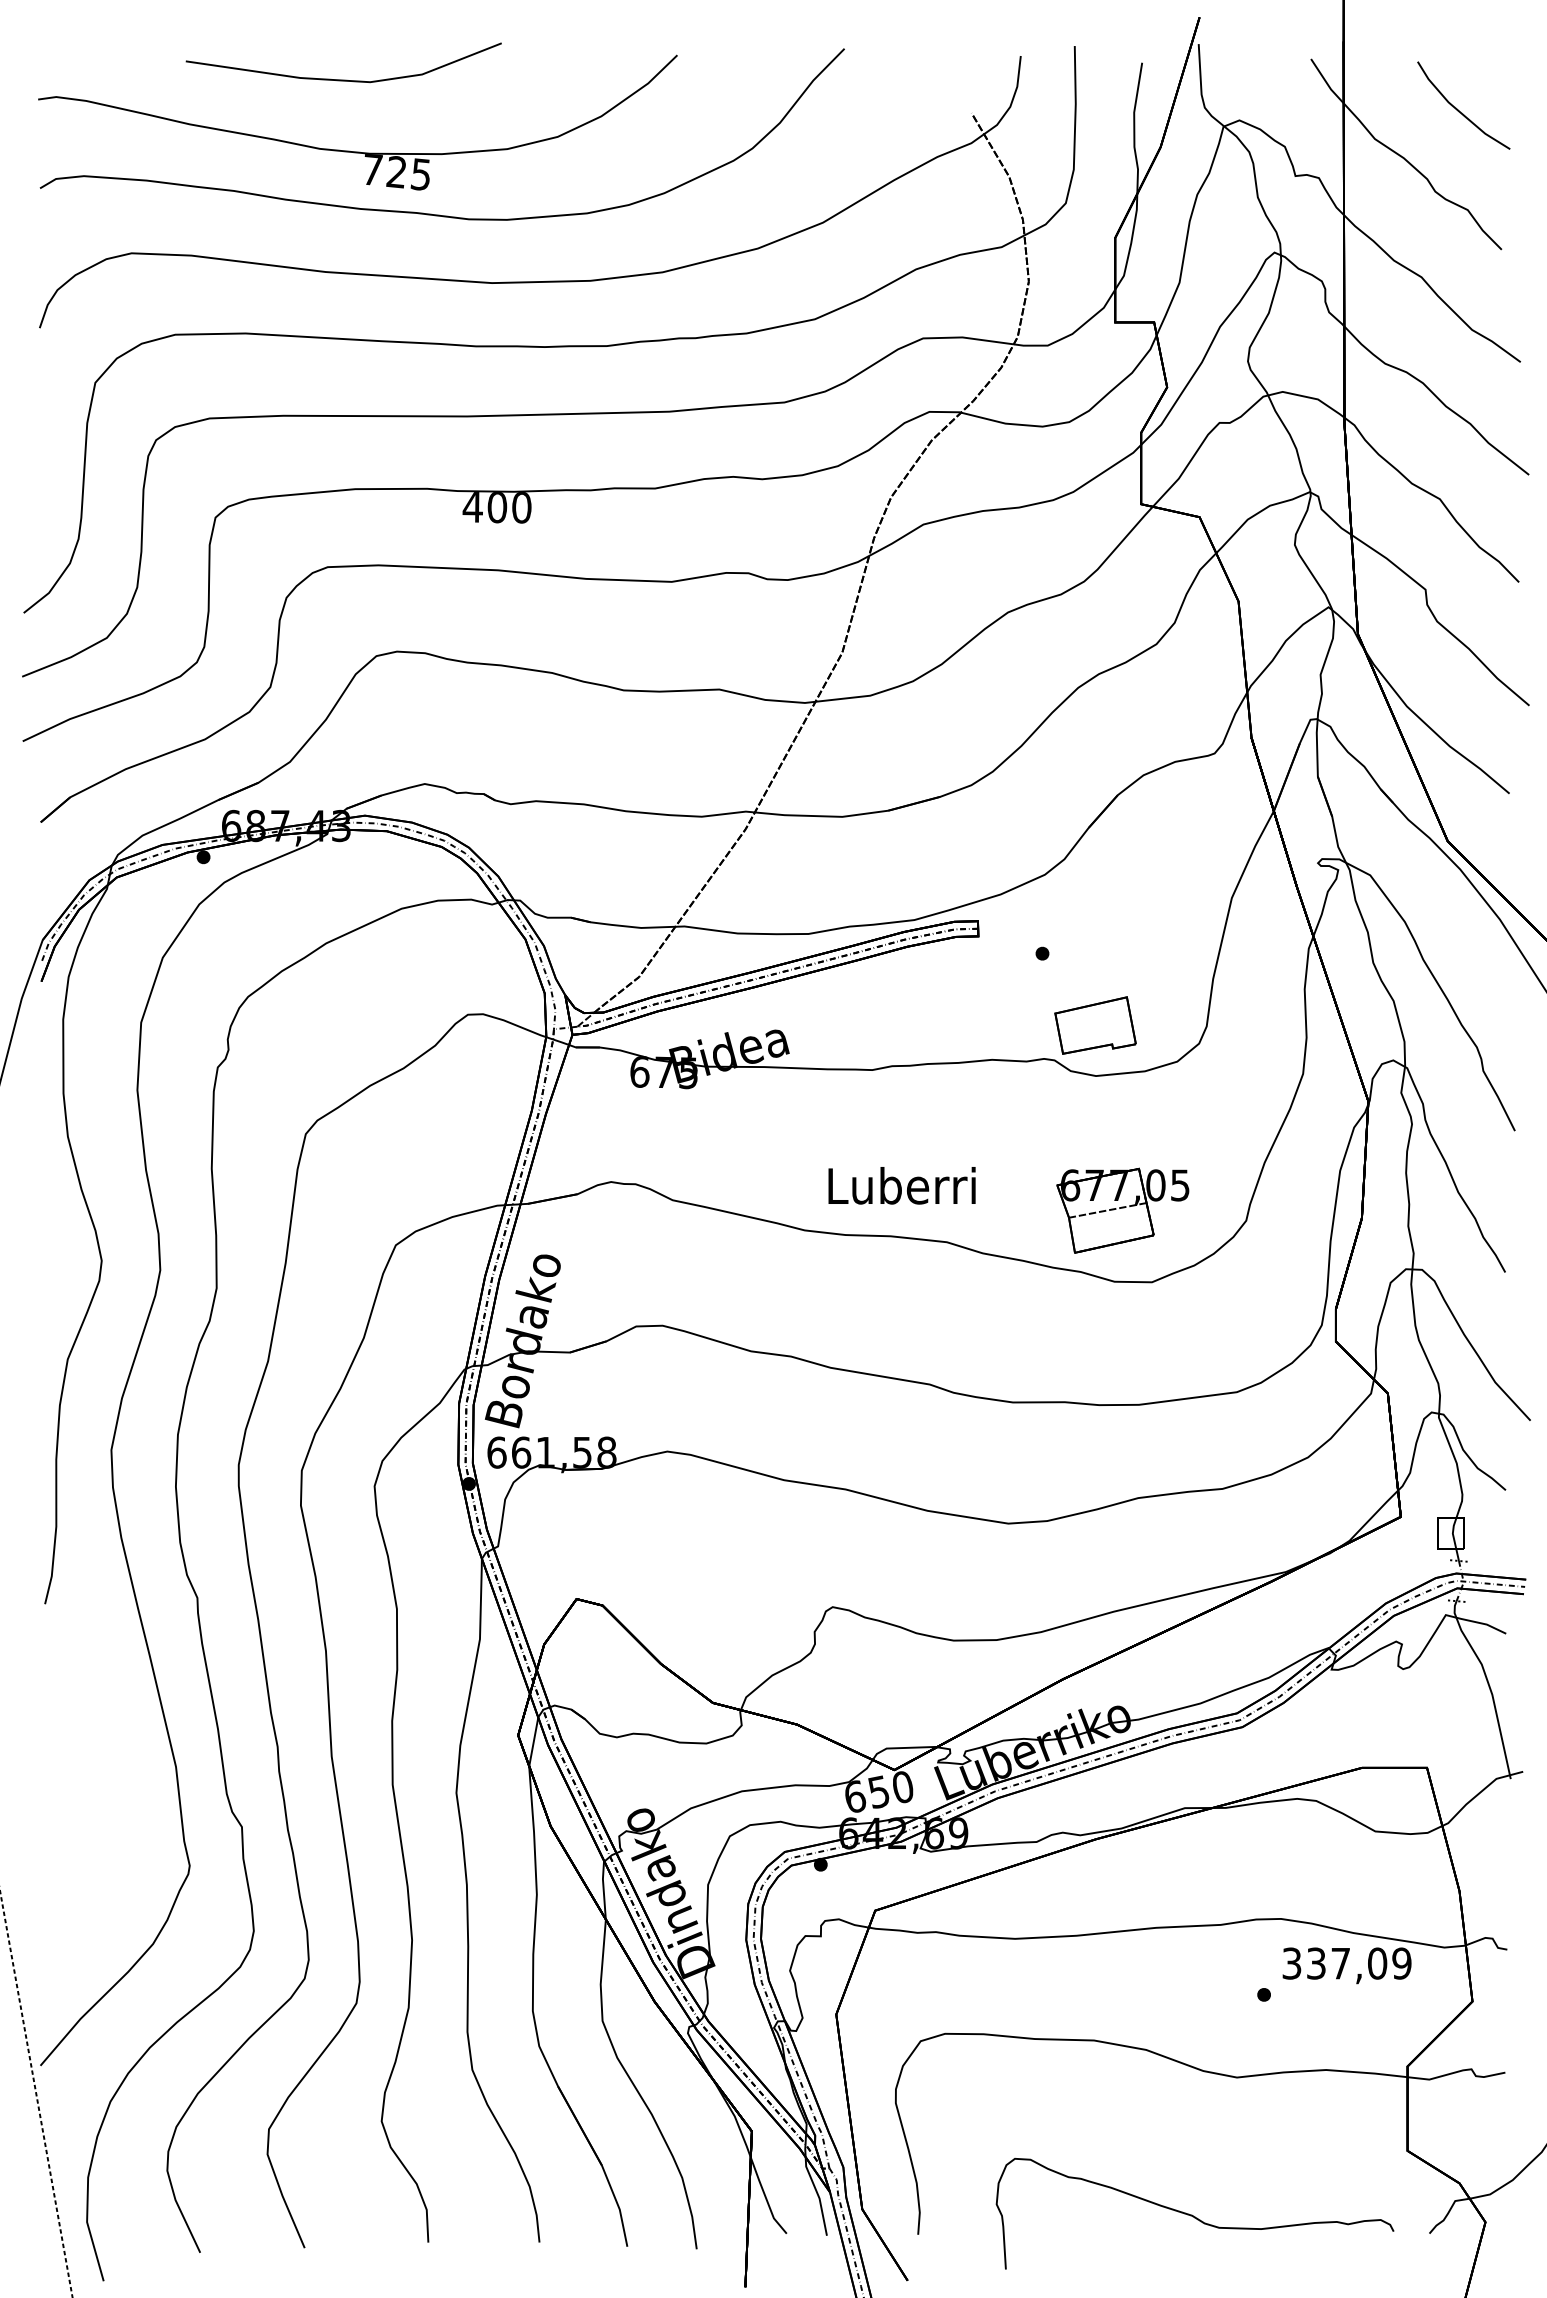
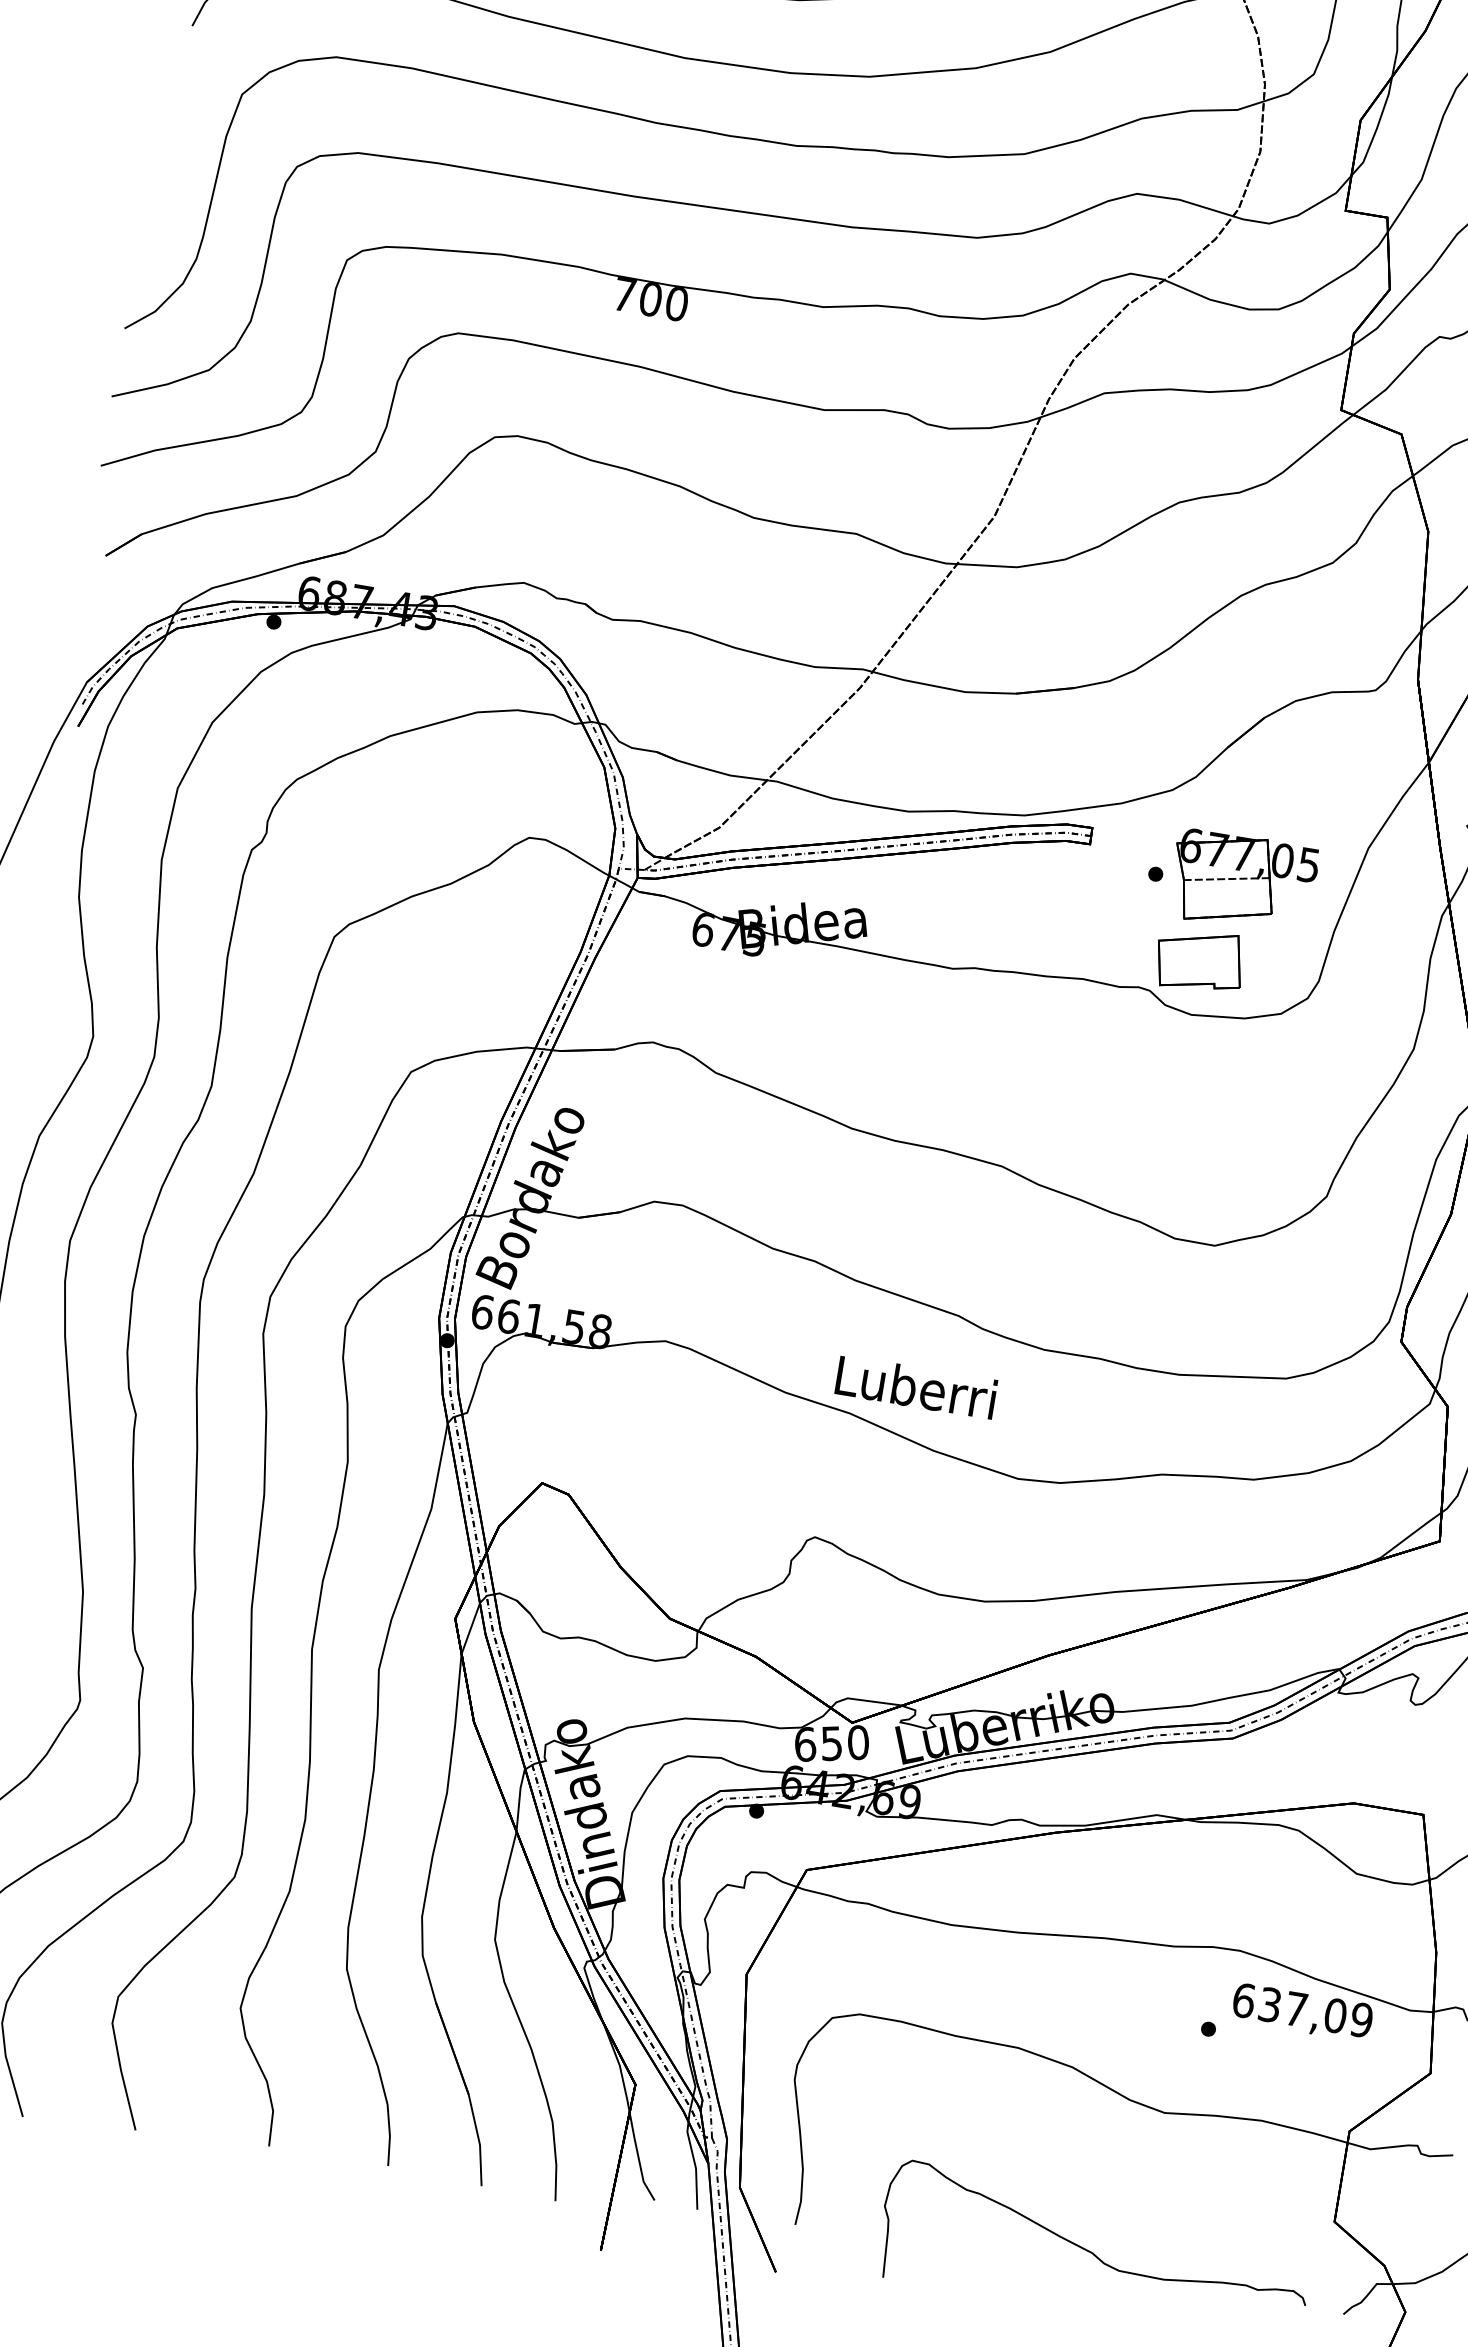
text: (472, 507) -> (624, 295), 400 -> 700
text: (901, 1185) -> (915, 1386), moved
part: (1122, 1210) -> (1242, 881), moved
text: (1291, 1963) -> (1243, 2000), 337,09 -> 637,09

